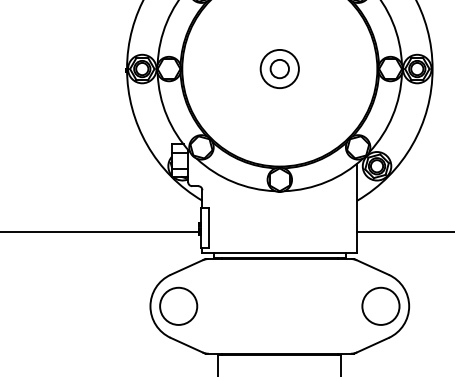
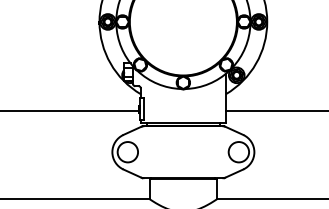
part: (280, 68) -> (183, 21), removed

